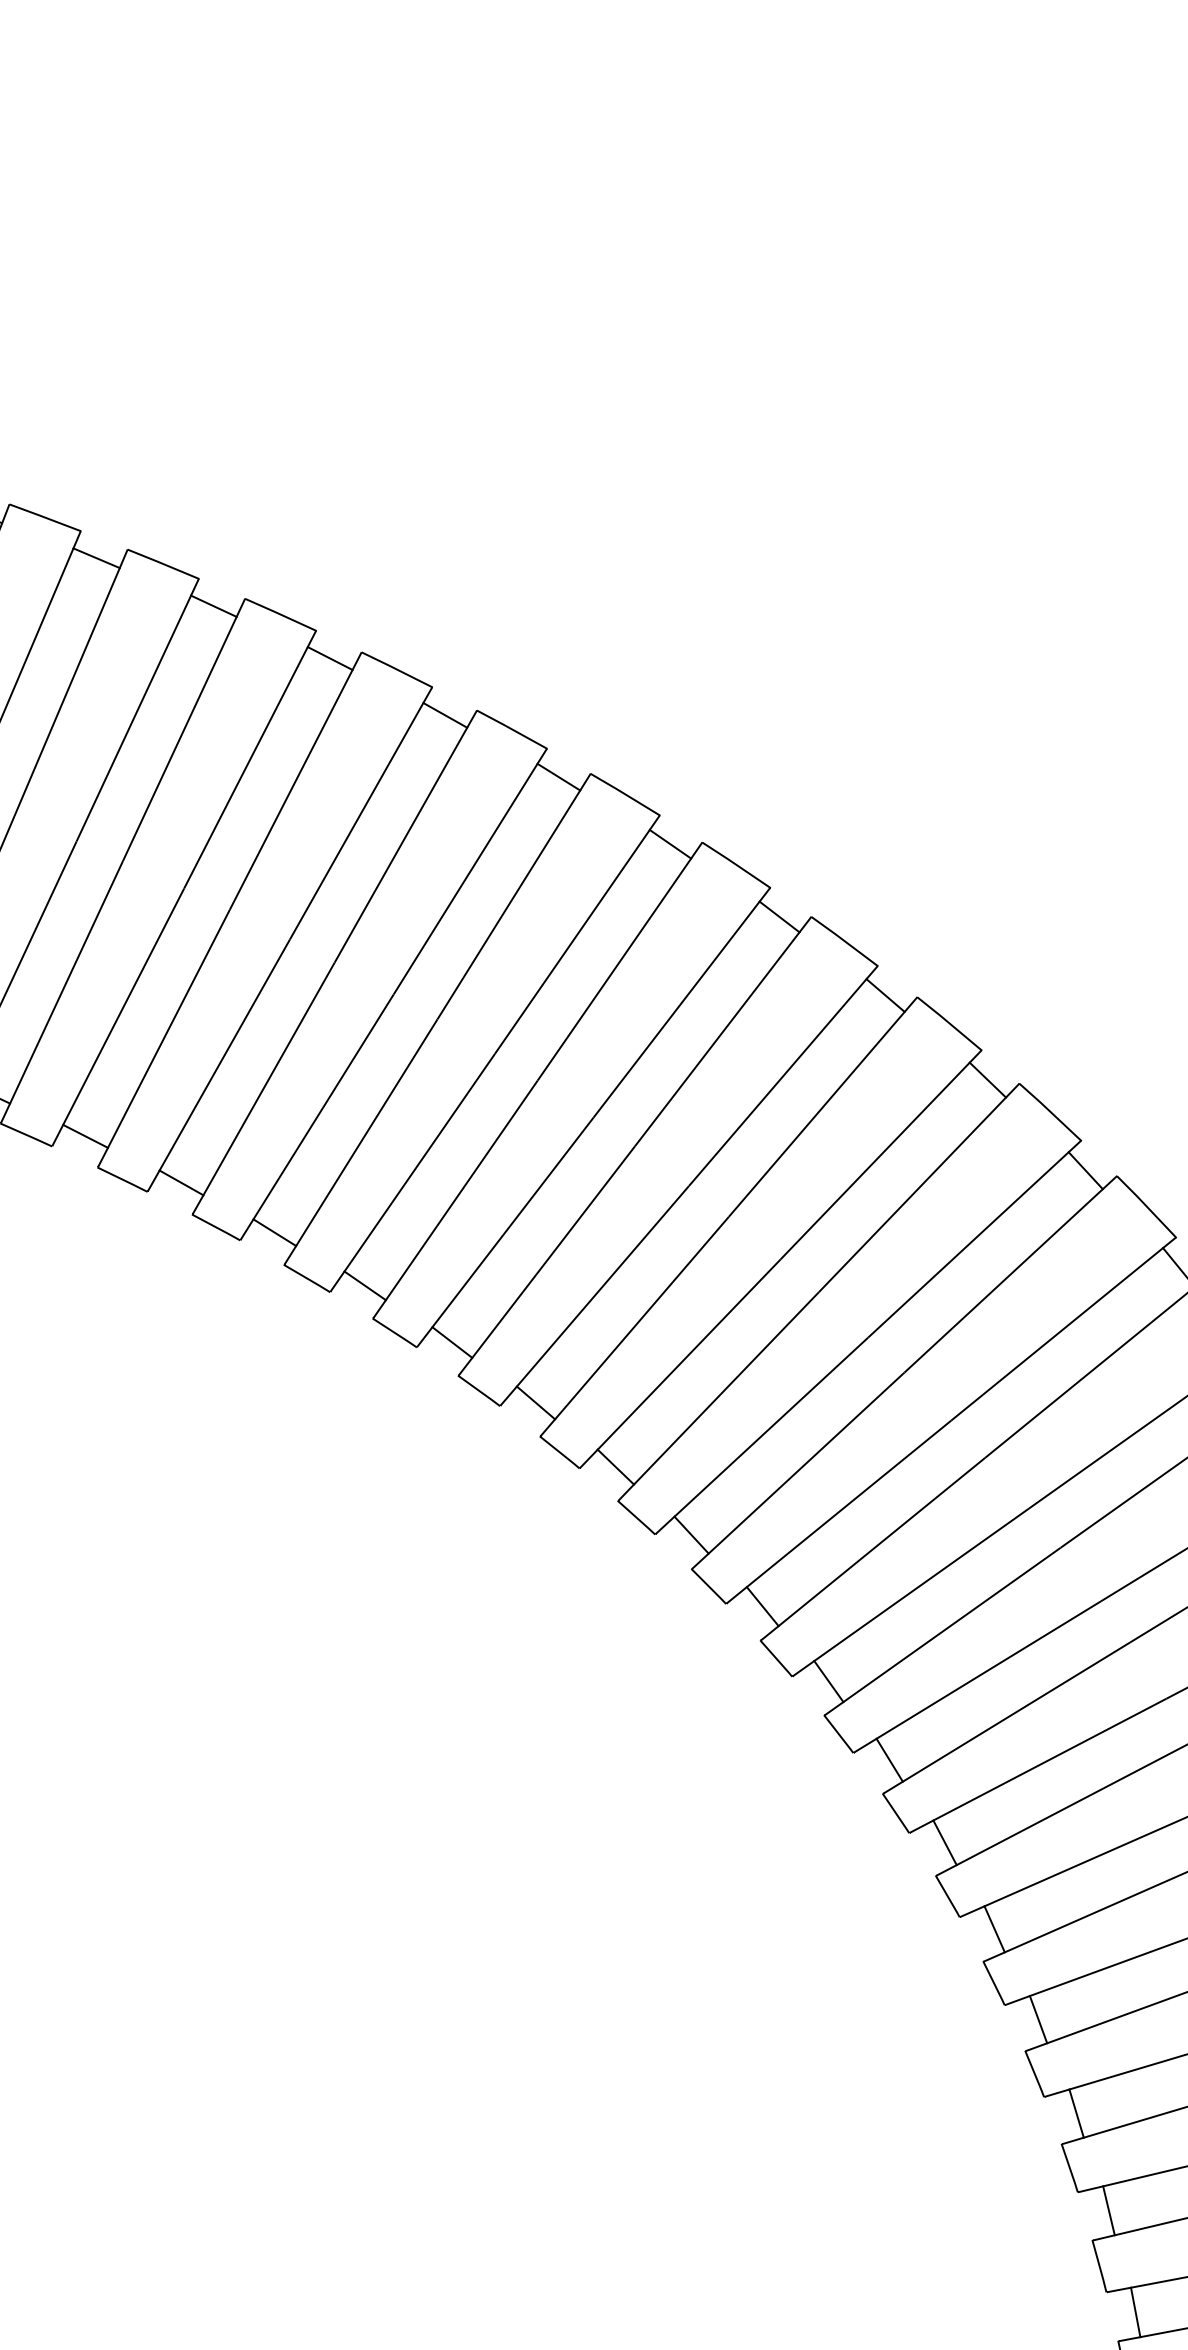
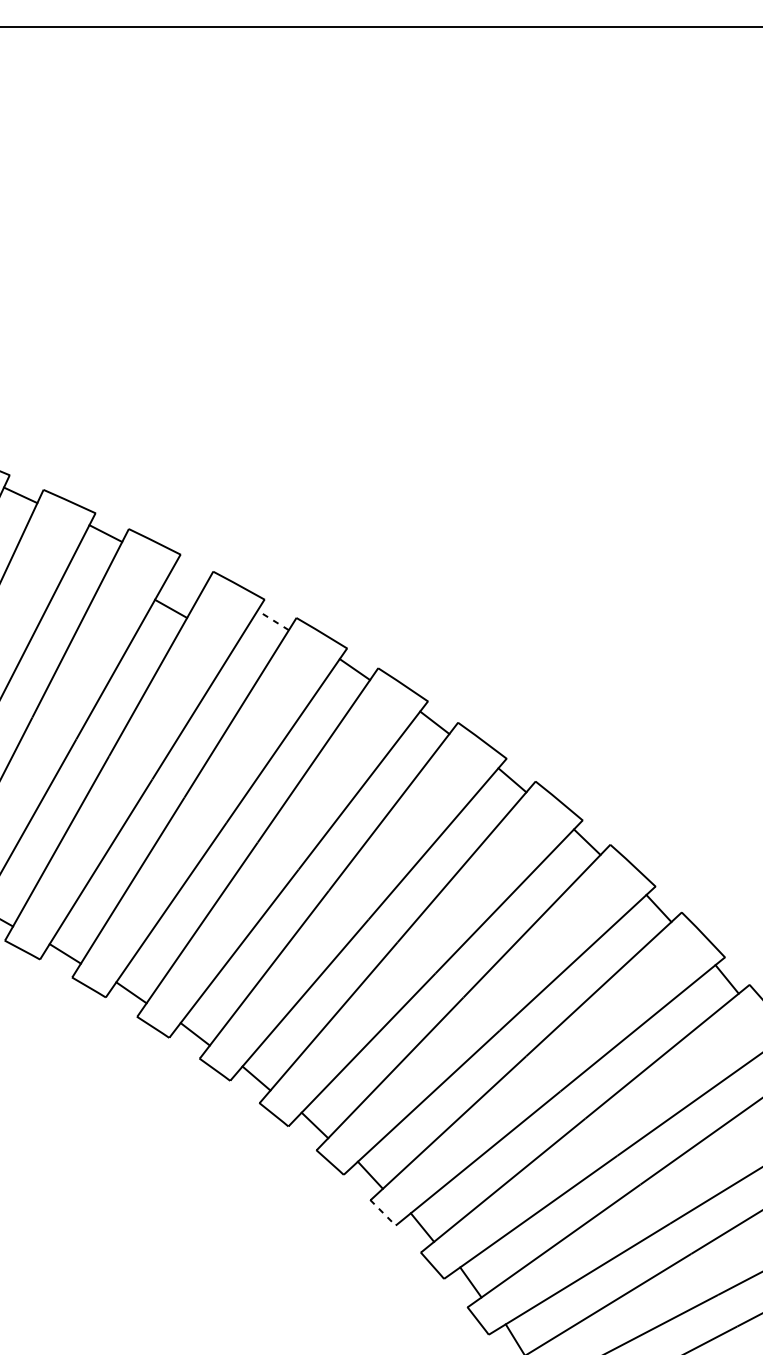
line: (445, 715) -> (171, 608), moved
line: (558, 776) -> (272, 619), solid -> dashed
line: (709, 1586) -> (383, 1212), solid -> dashed

